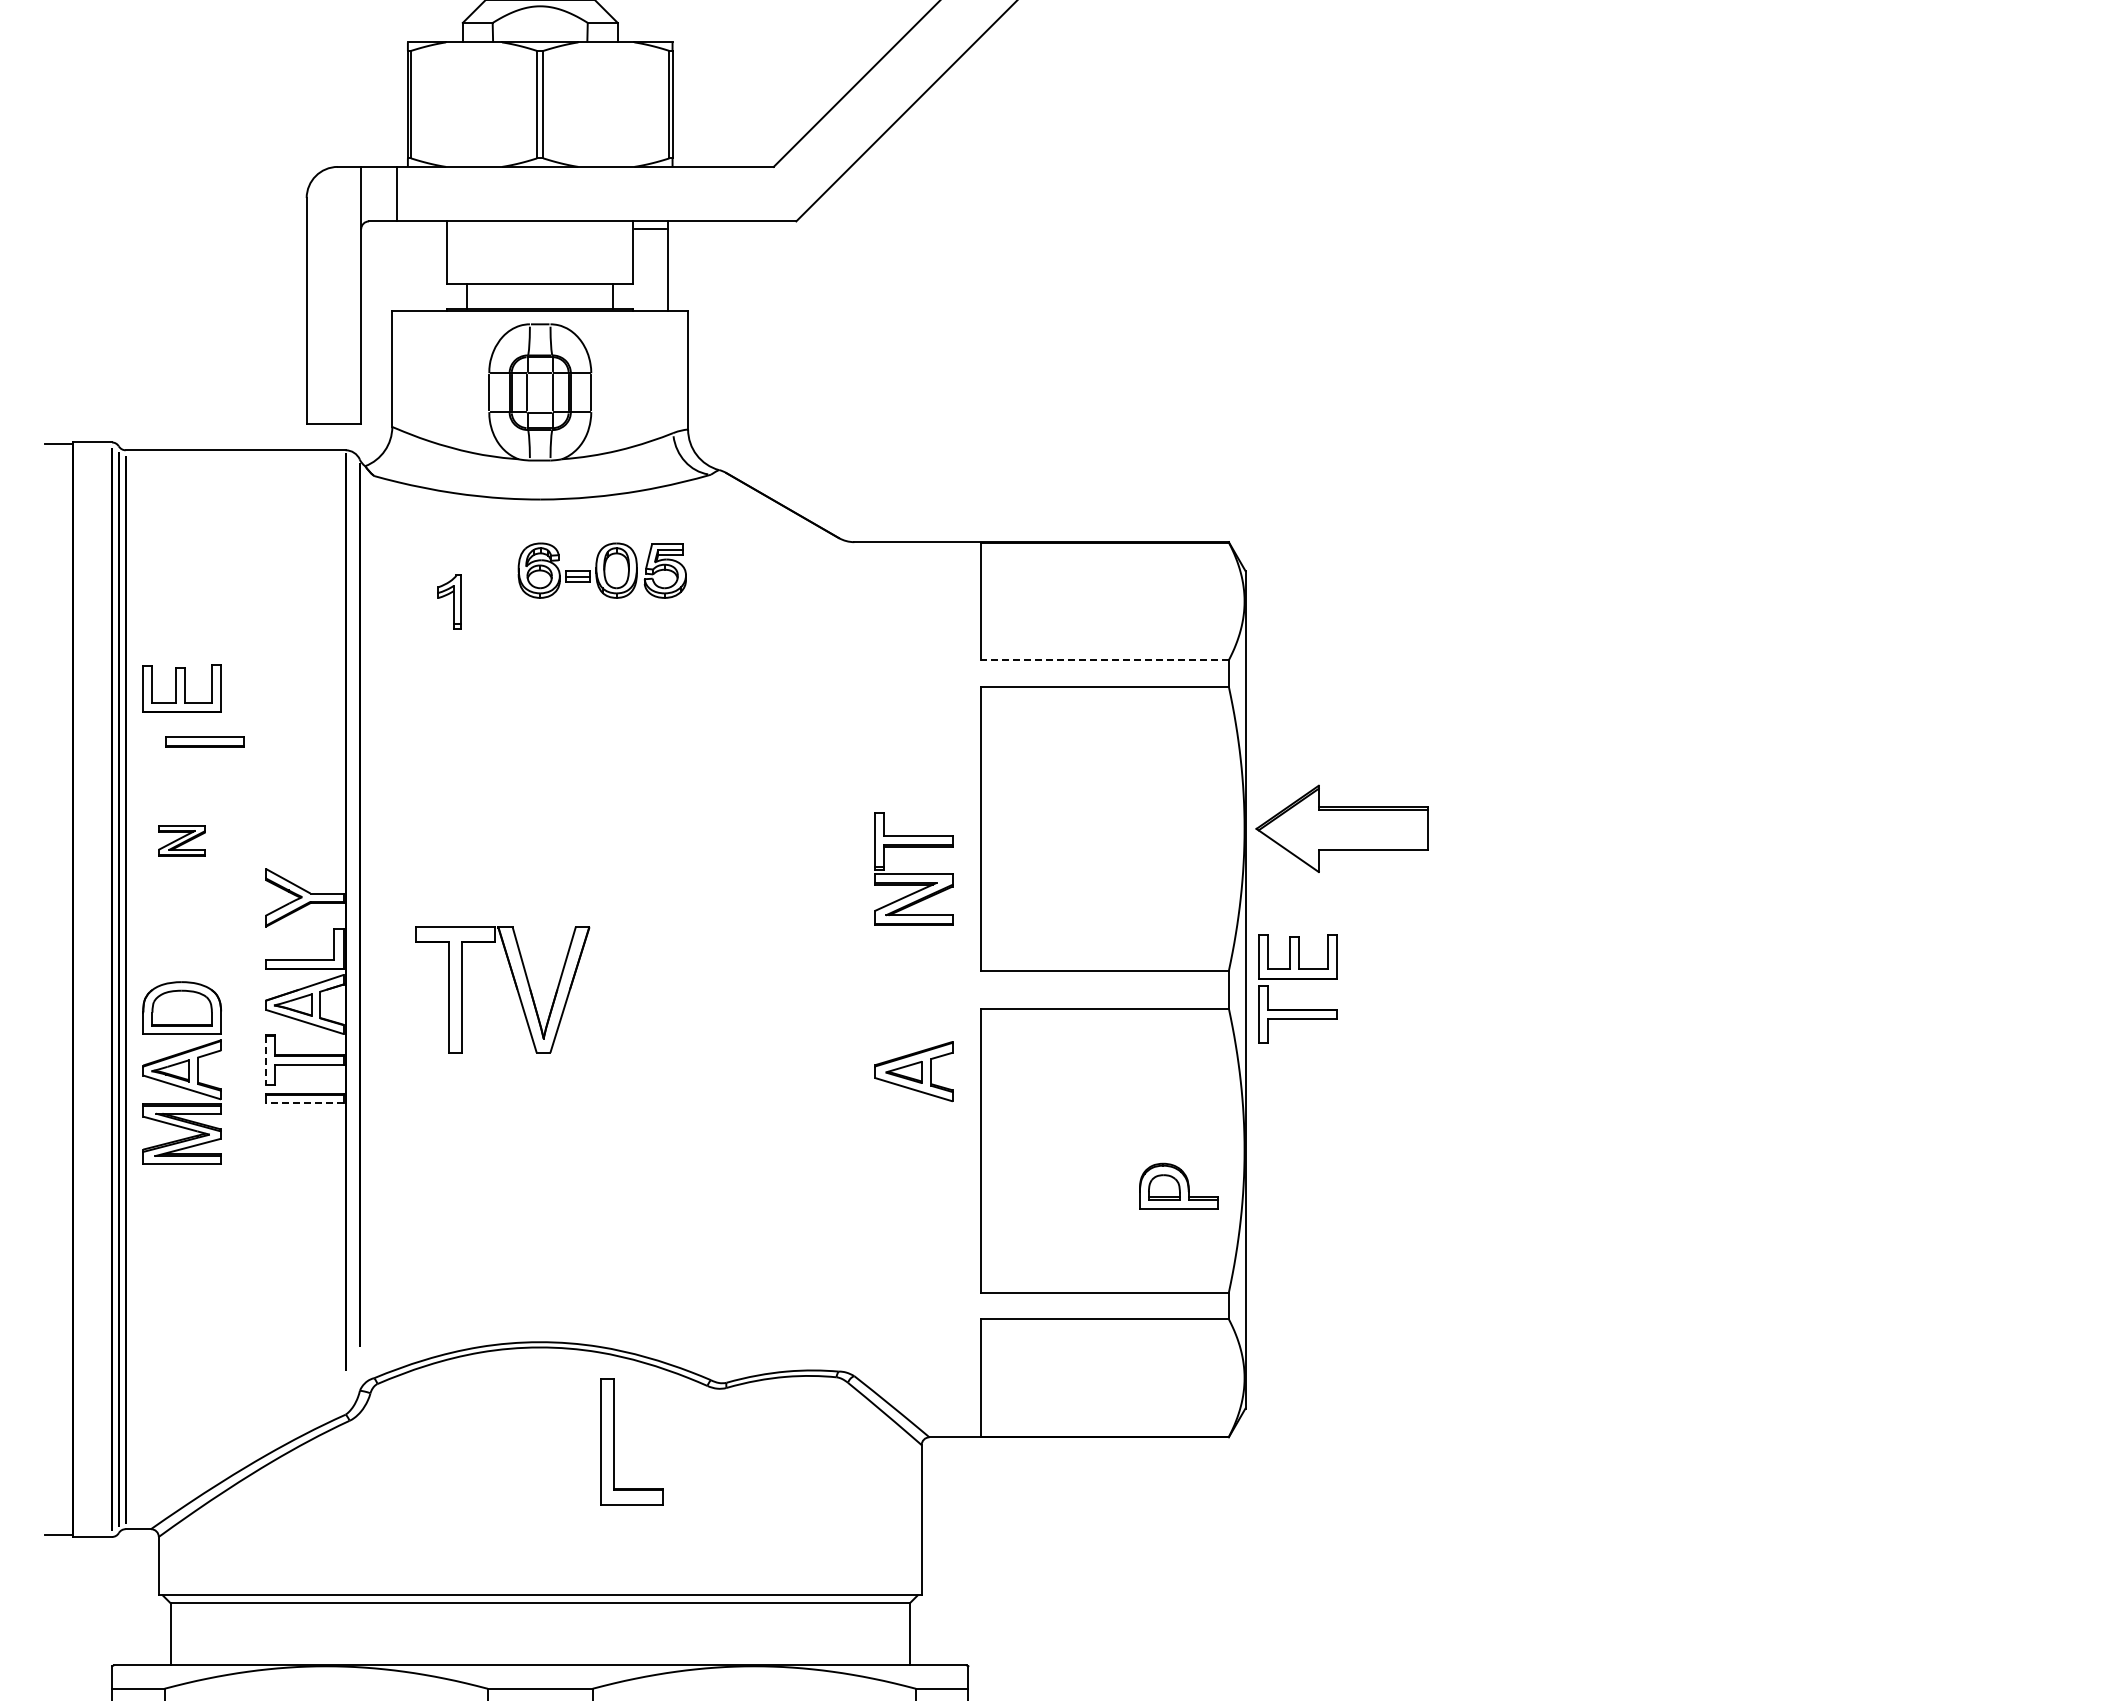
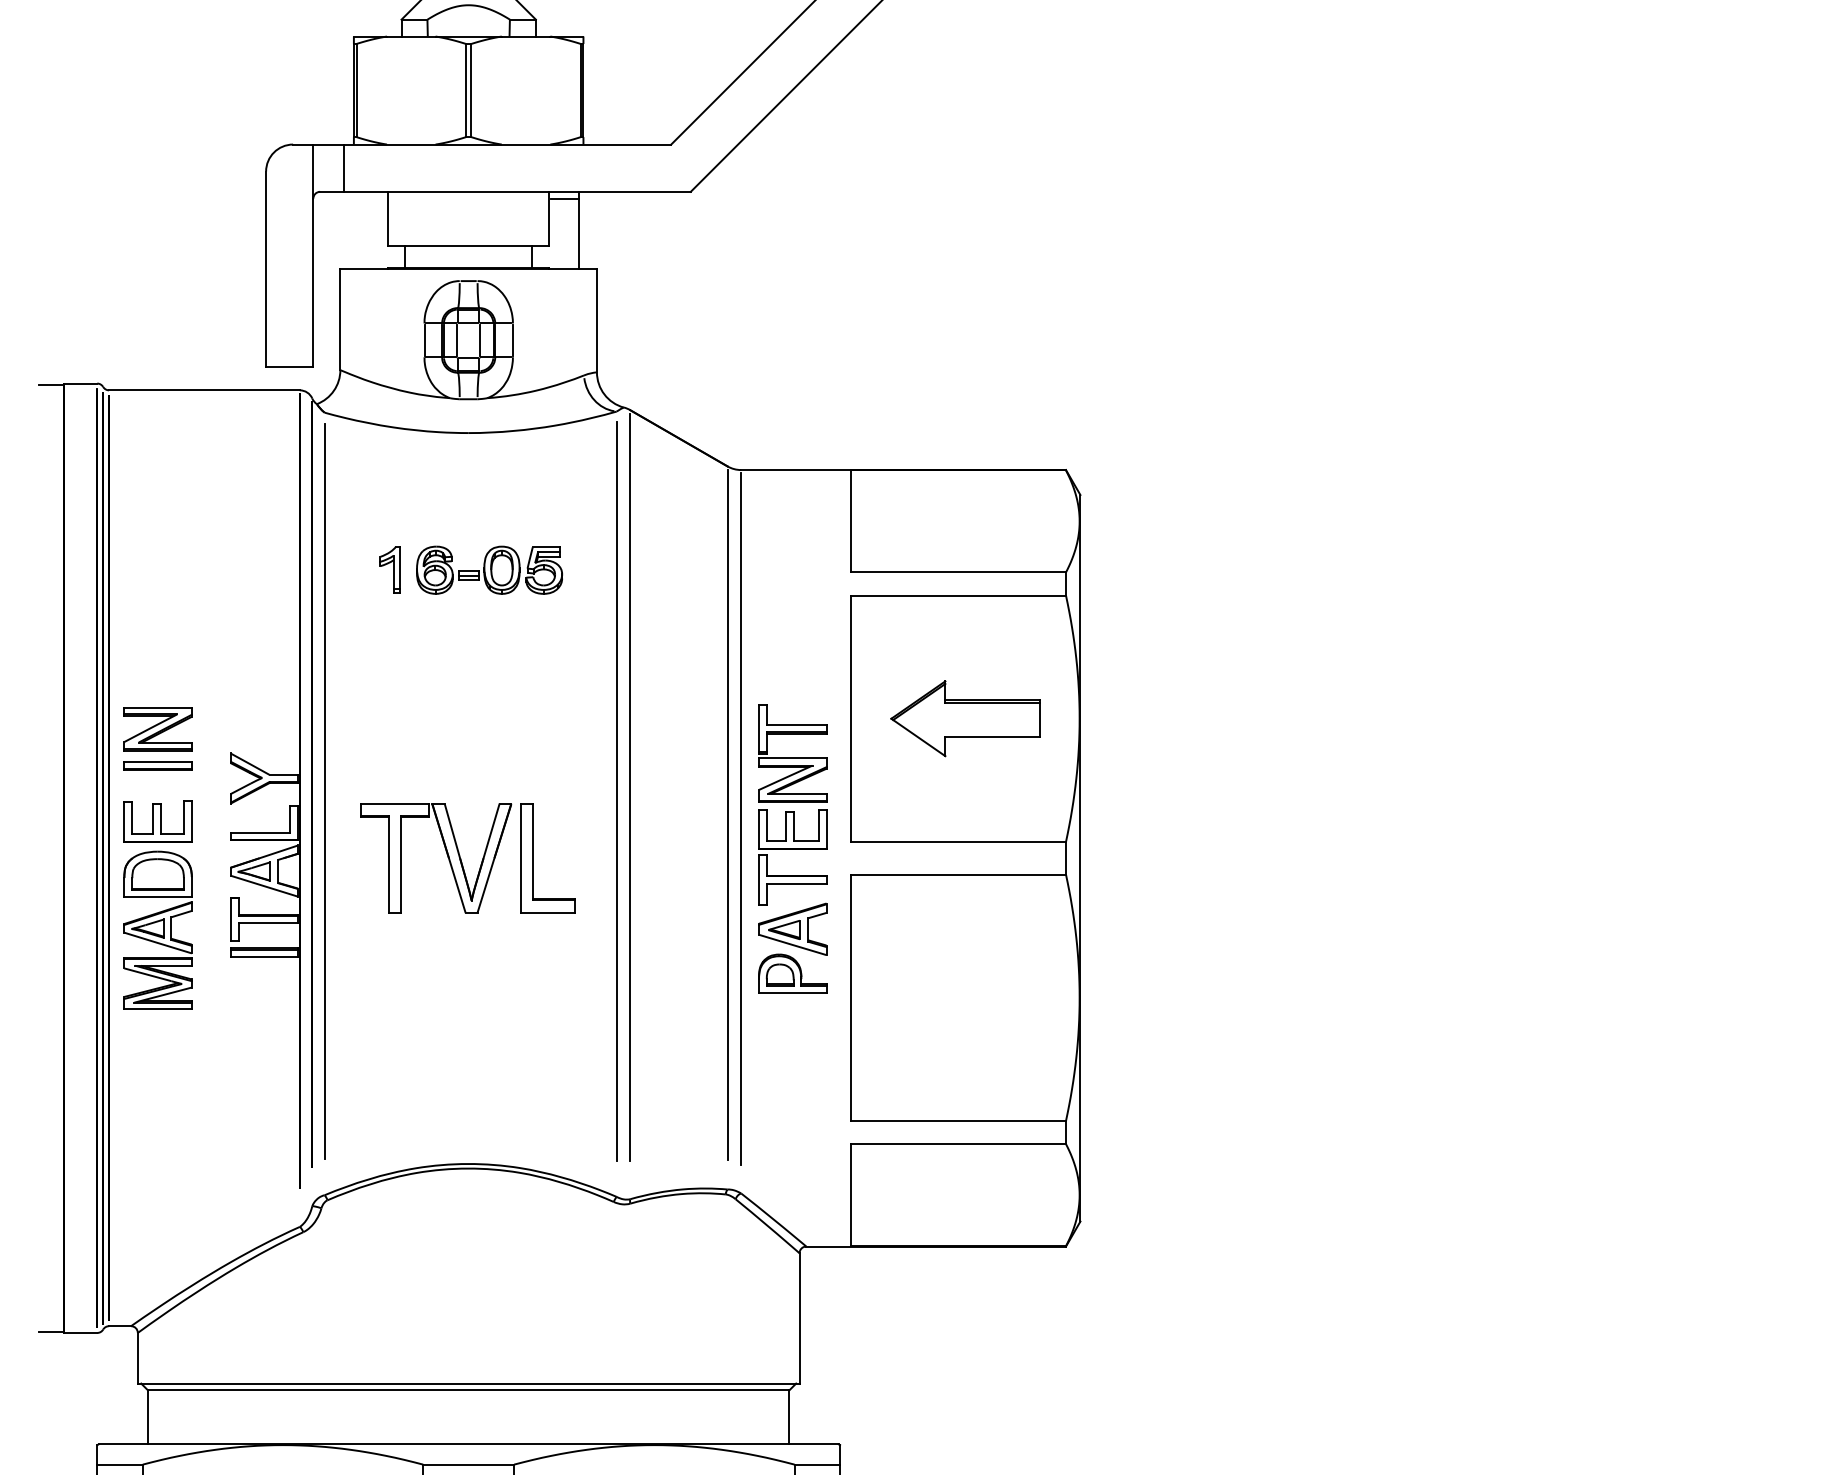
part: (601, 570) -> (488, 570), moved
part: (449, 601) -> (389, 569), moved
line: (1104, 660) -> (958, 572), dashed -> solid
part: (181, 688) -> (157, 821), moved
part: (204, 741) -> (157, 765), moved
part: (1341, 828) -> (965, 718), moved
part: (181, 840) -> (157, 728), size x1.67
line: (726, 908) -> (630, 787), added
line: (373, 912) -> (324, 791), added
line: (710, 912) -> (616, 791), added
line: (838, 939) -> (727, 814), added
line: (854, 944) -> (741, 819), added
part: (1297, 979) -> (792, 849), moved
line: (265, 1060) -> (230, 919), dashed -> solid
line: (304, 1103) -> (264, 956), dashed -> solid
part: (1178, 1185) -> (792, 973), moved
part: (614, 1441) -> (533, 858), moved

